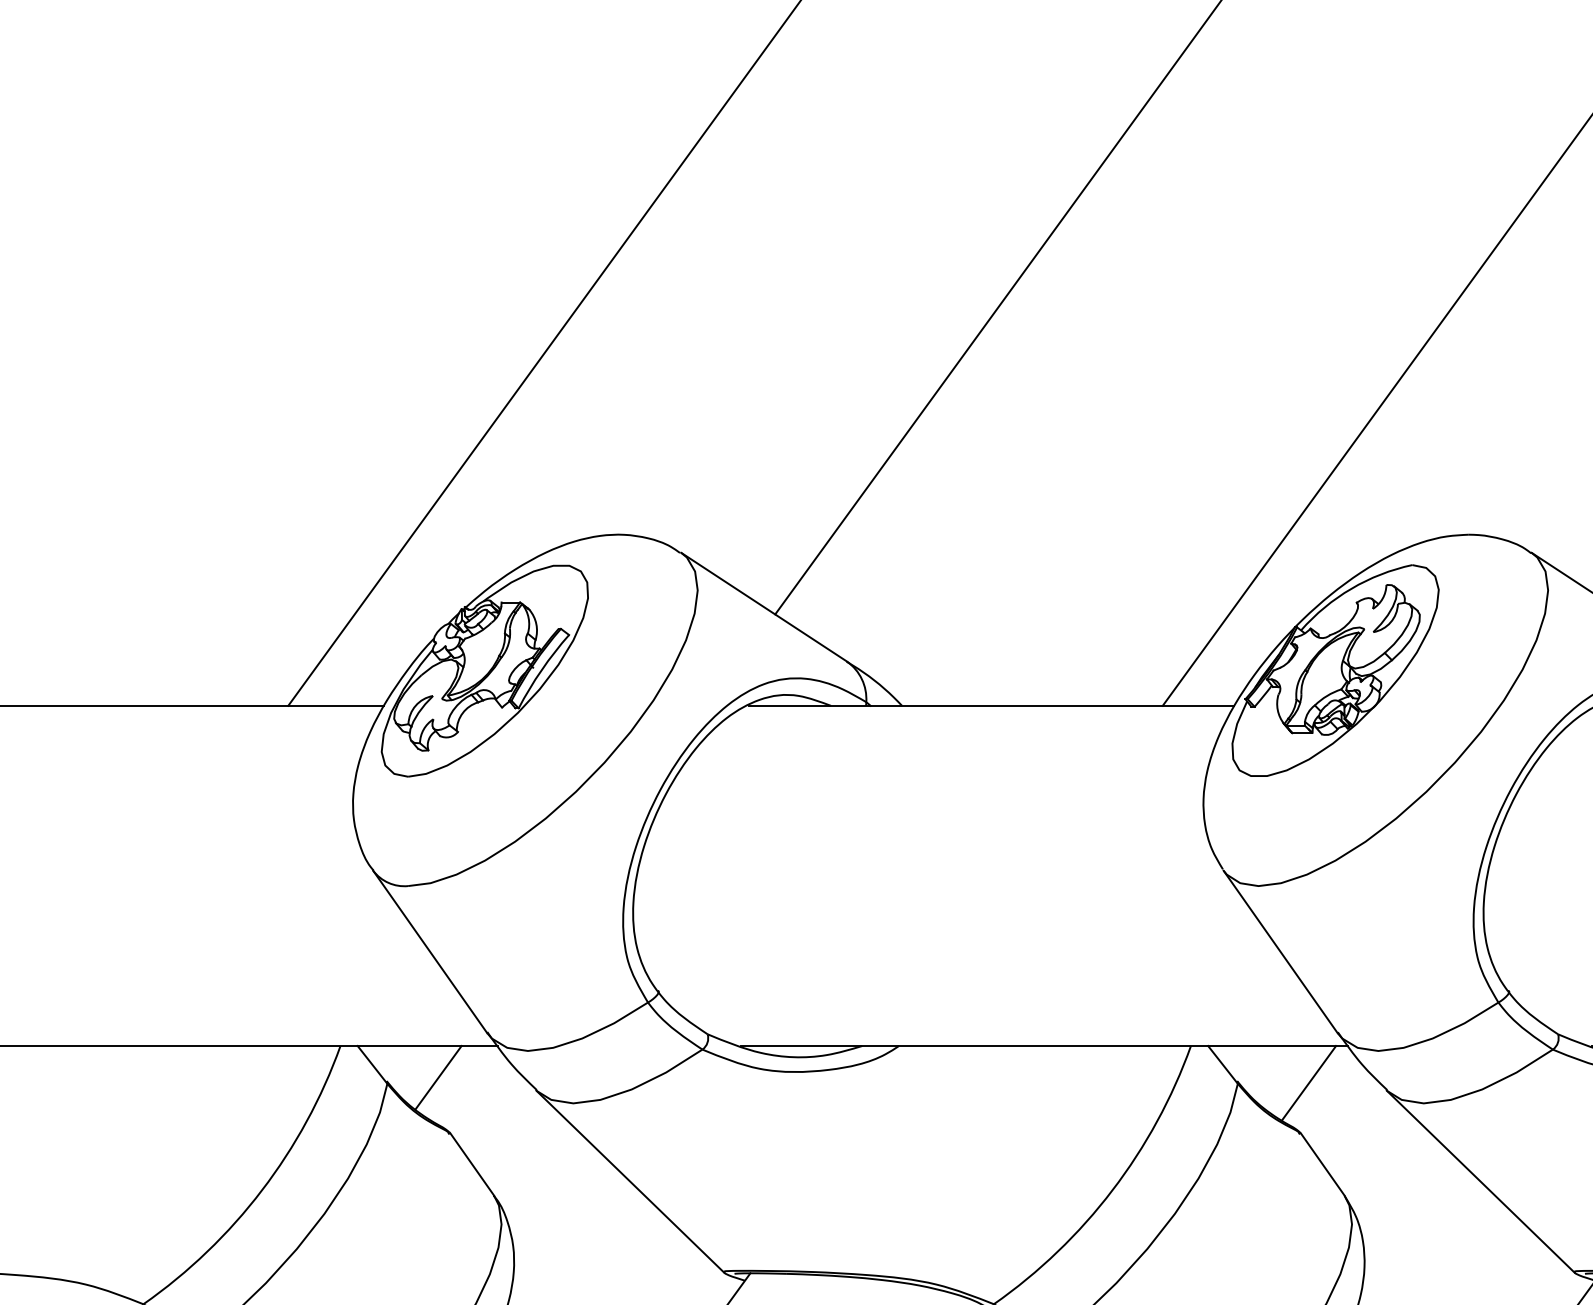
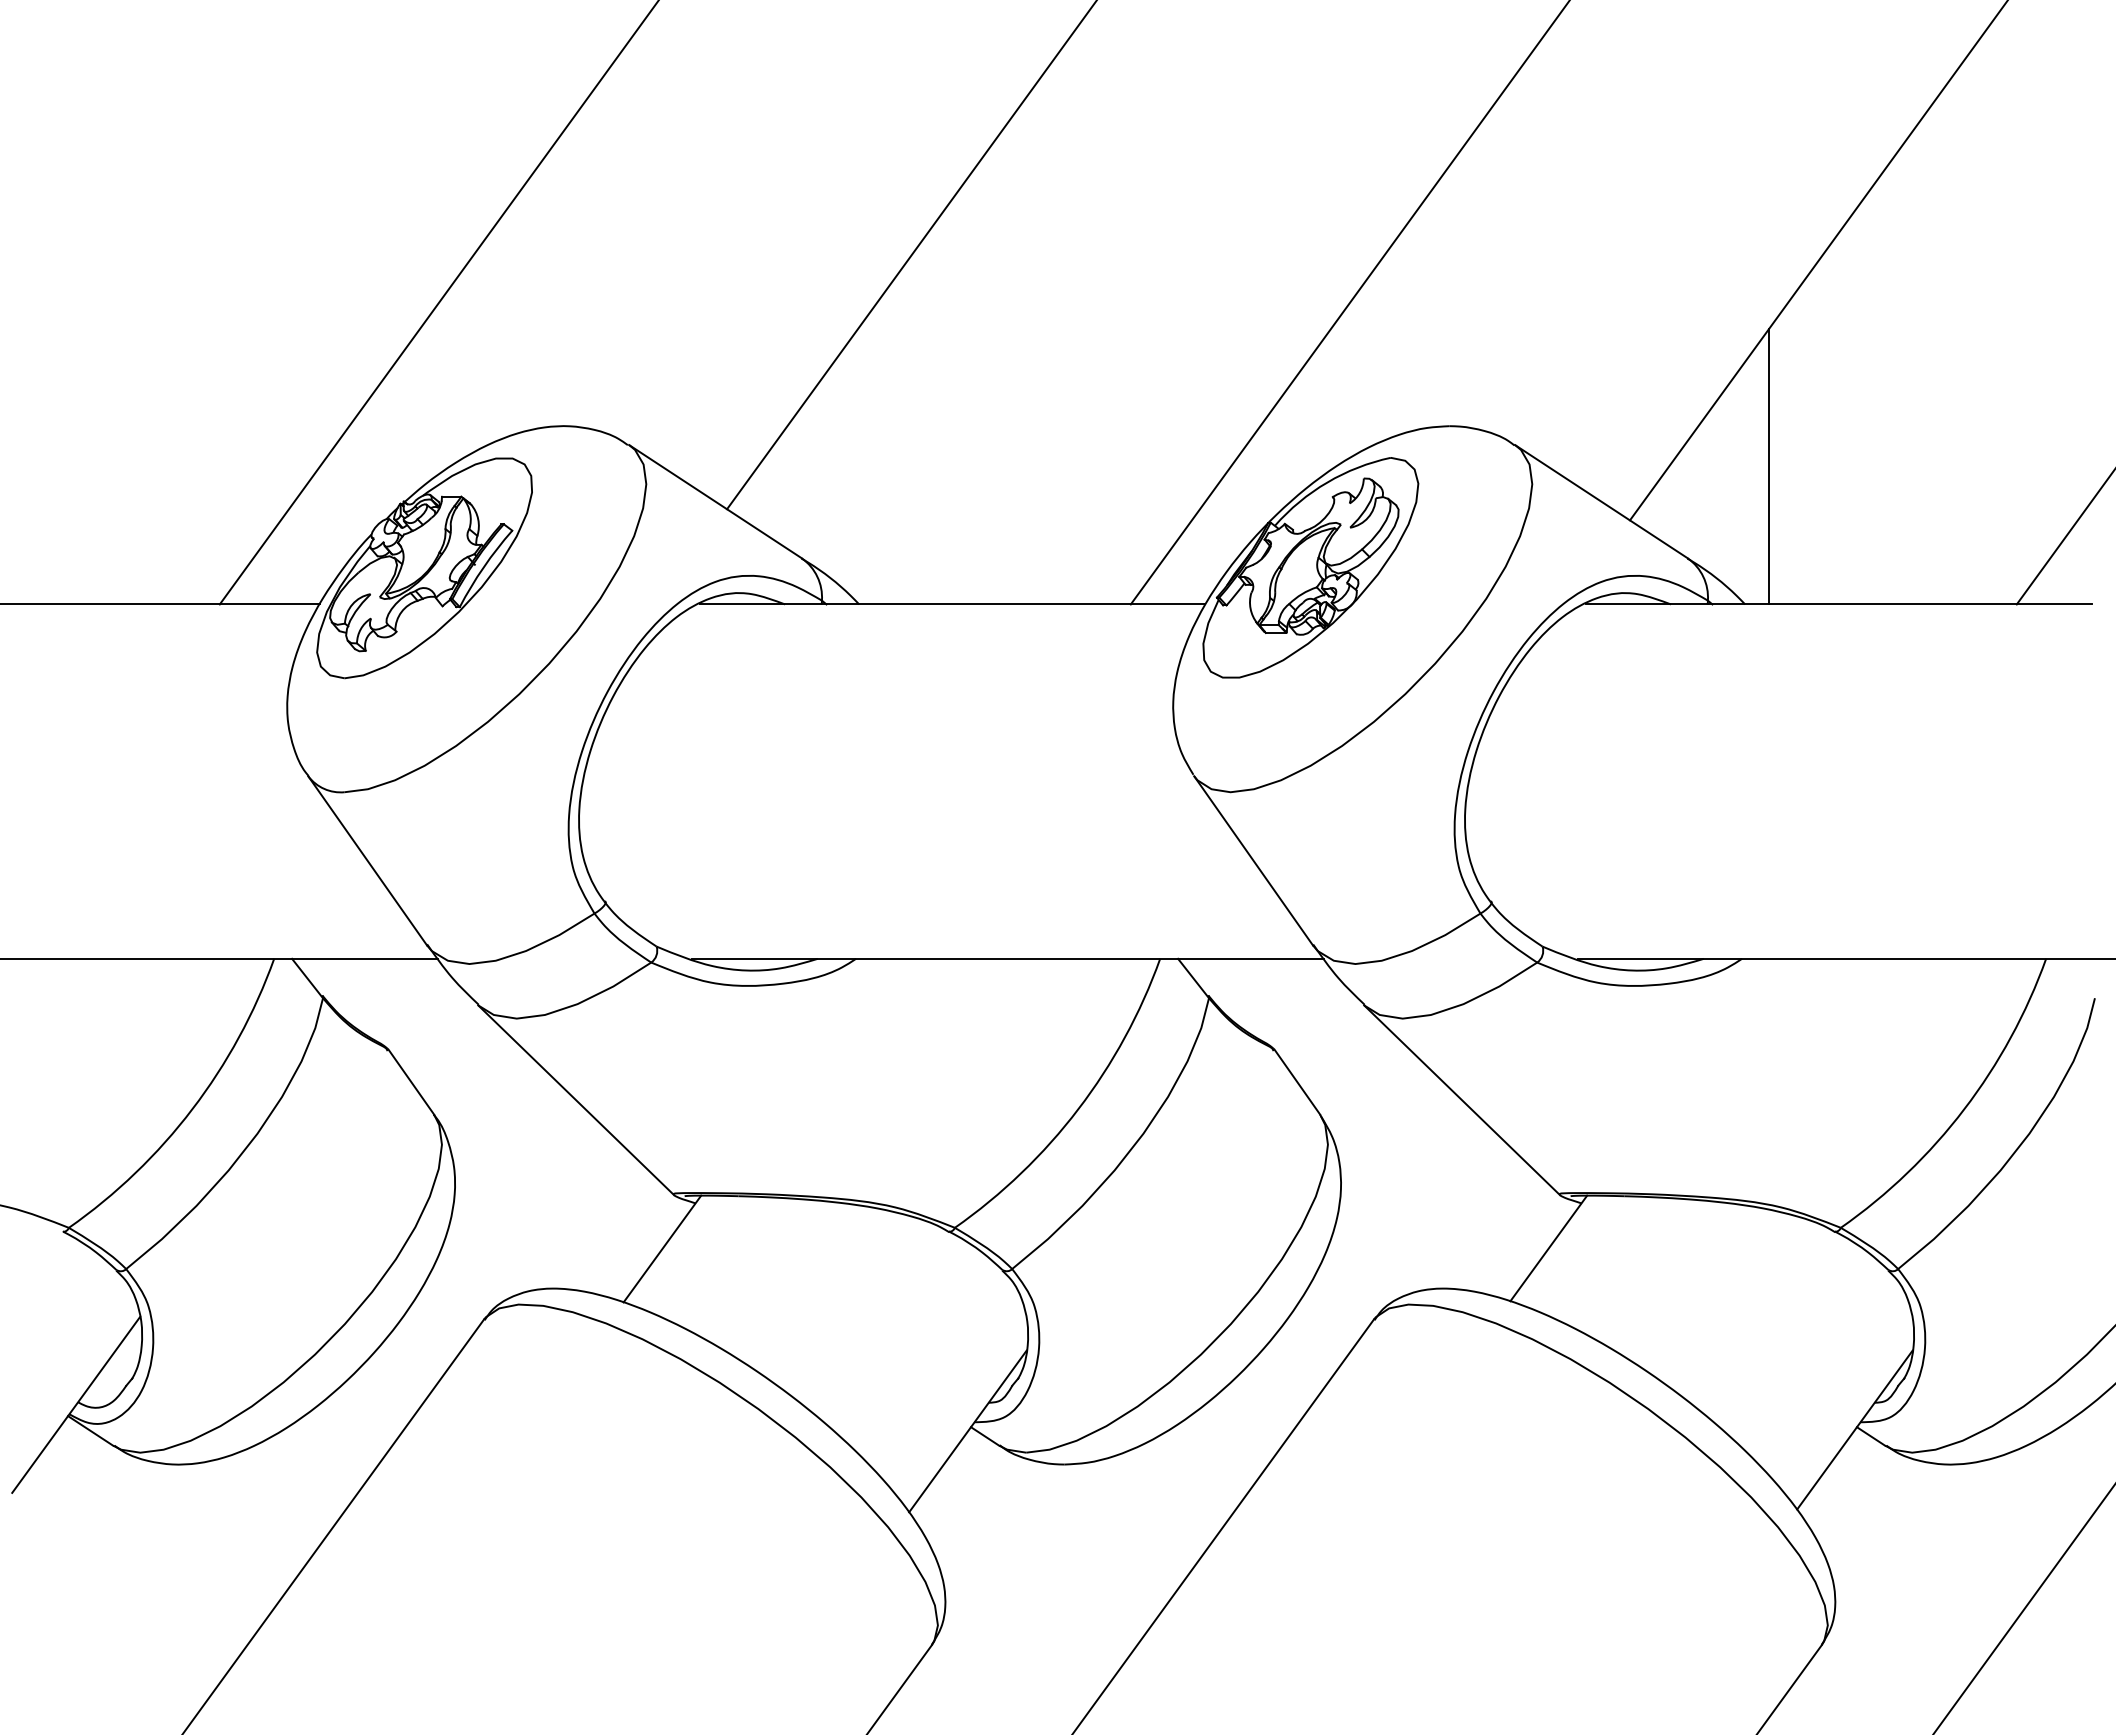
line: (438, 1077) -> (376, 991), removed
line: (1308, 1083) -> (1282, 997), removed

